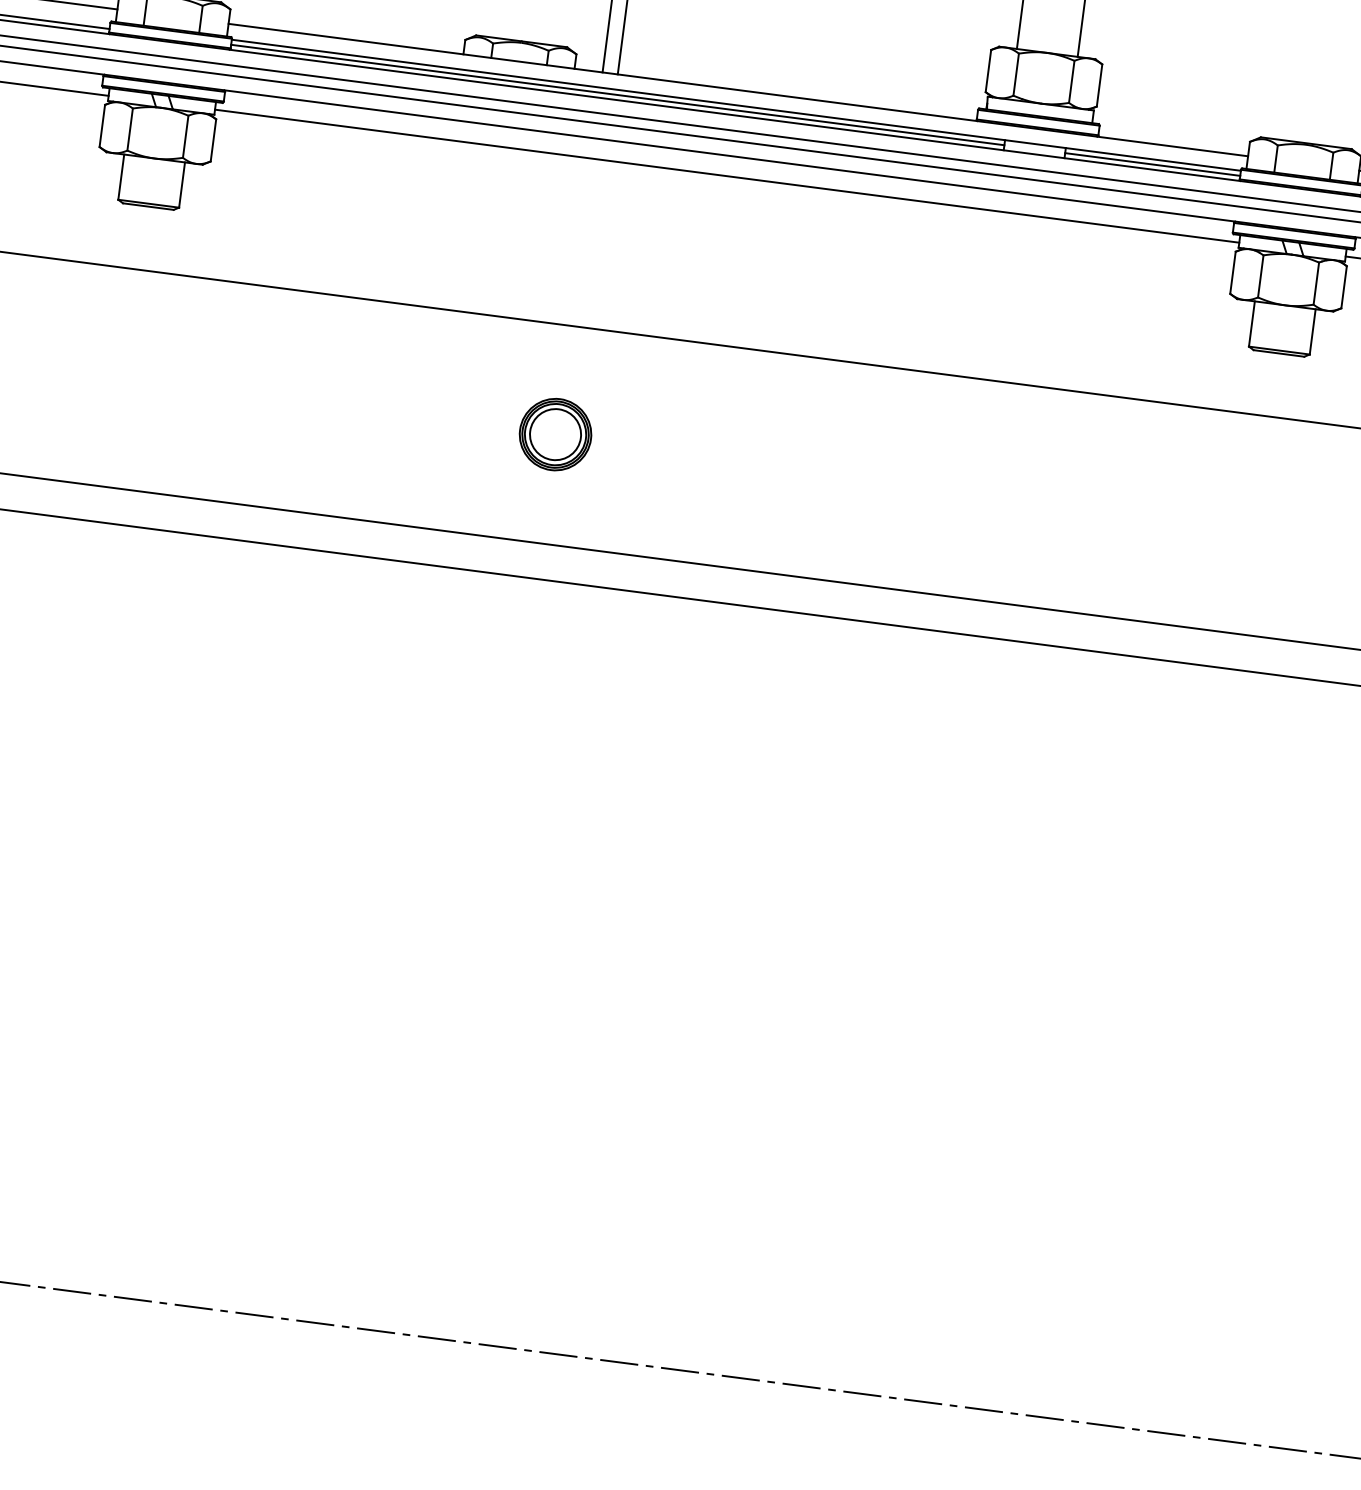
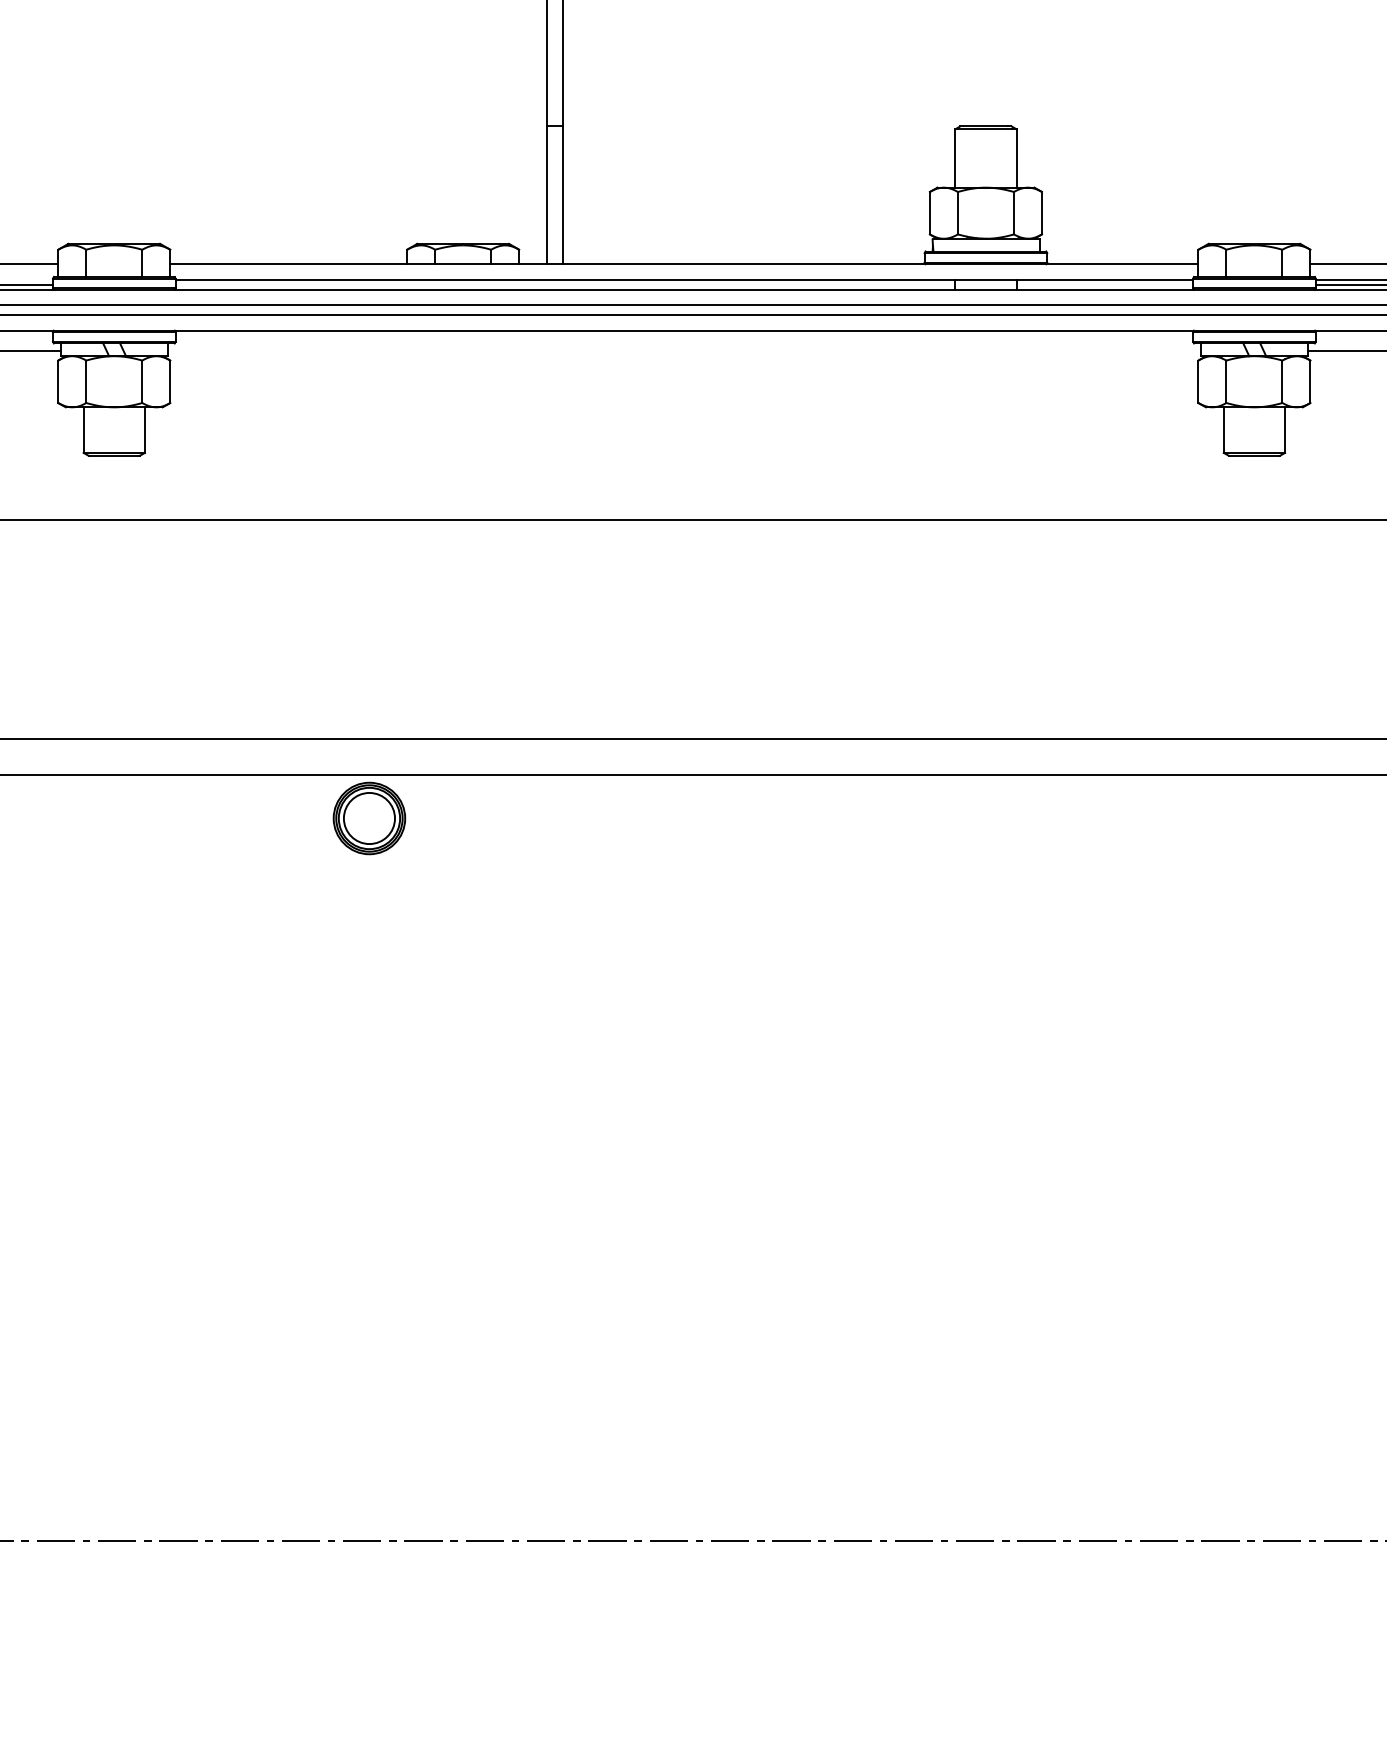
line: (617, 94) -> (565, 284), removed
line: (1152, 164) -> (1104, 284), removed
line: (726, 176) -> (683, 351), removed
part: (555, 434) -> (369, 818), moved

